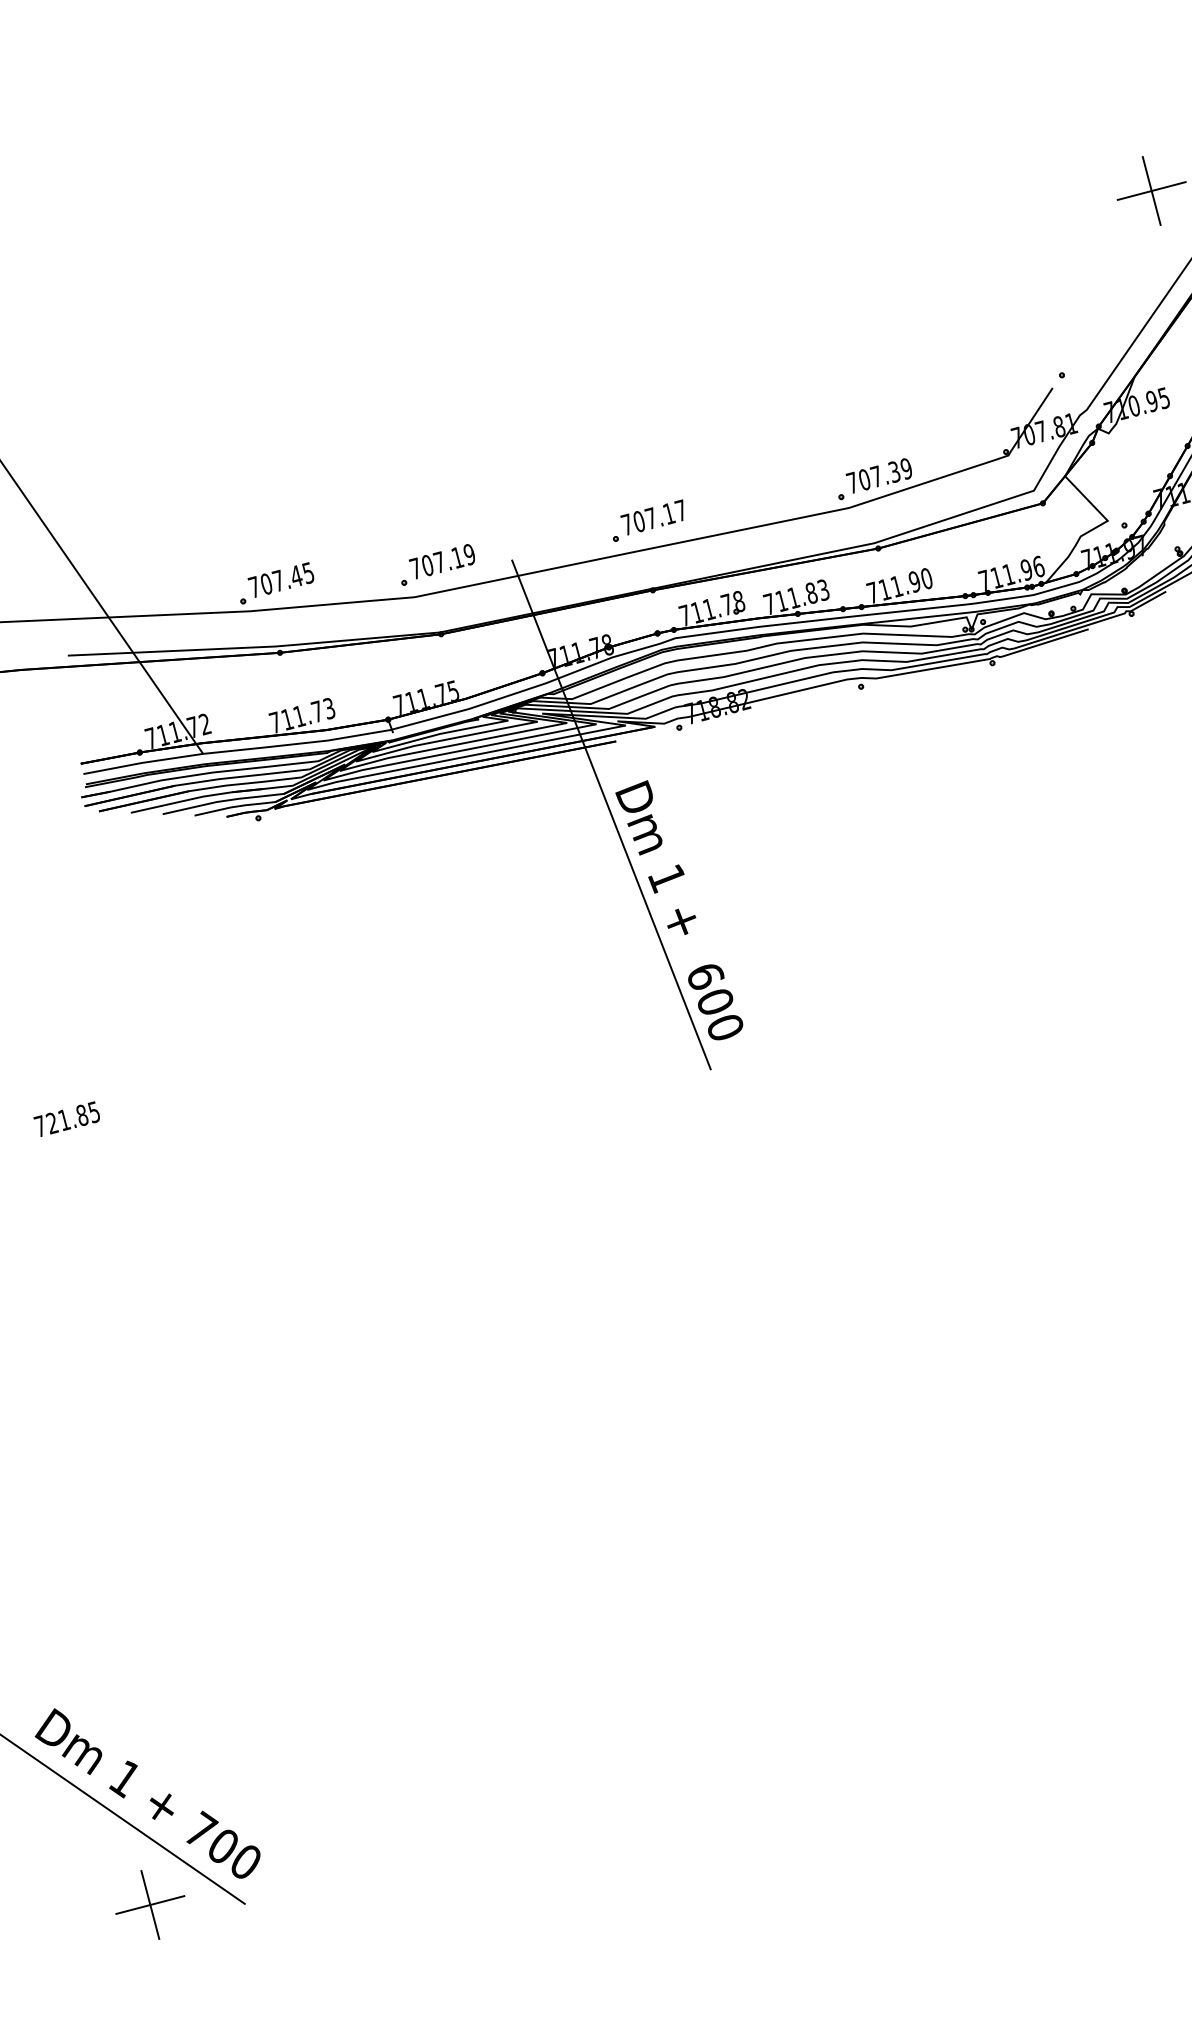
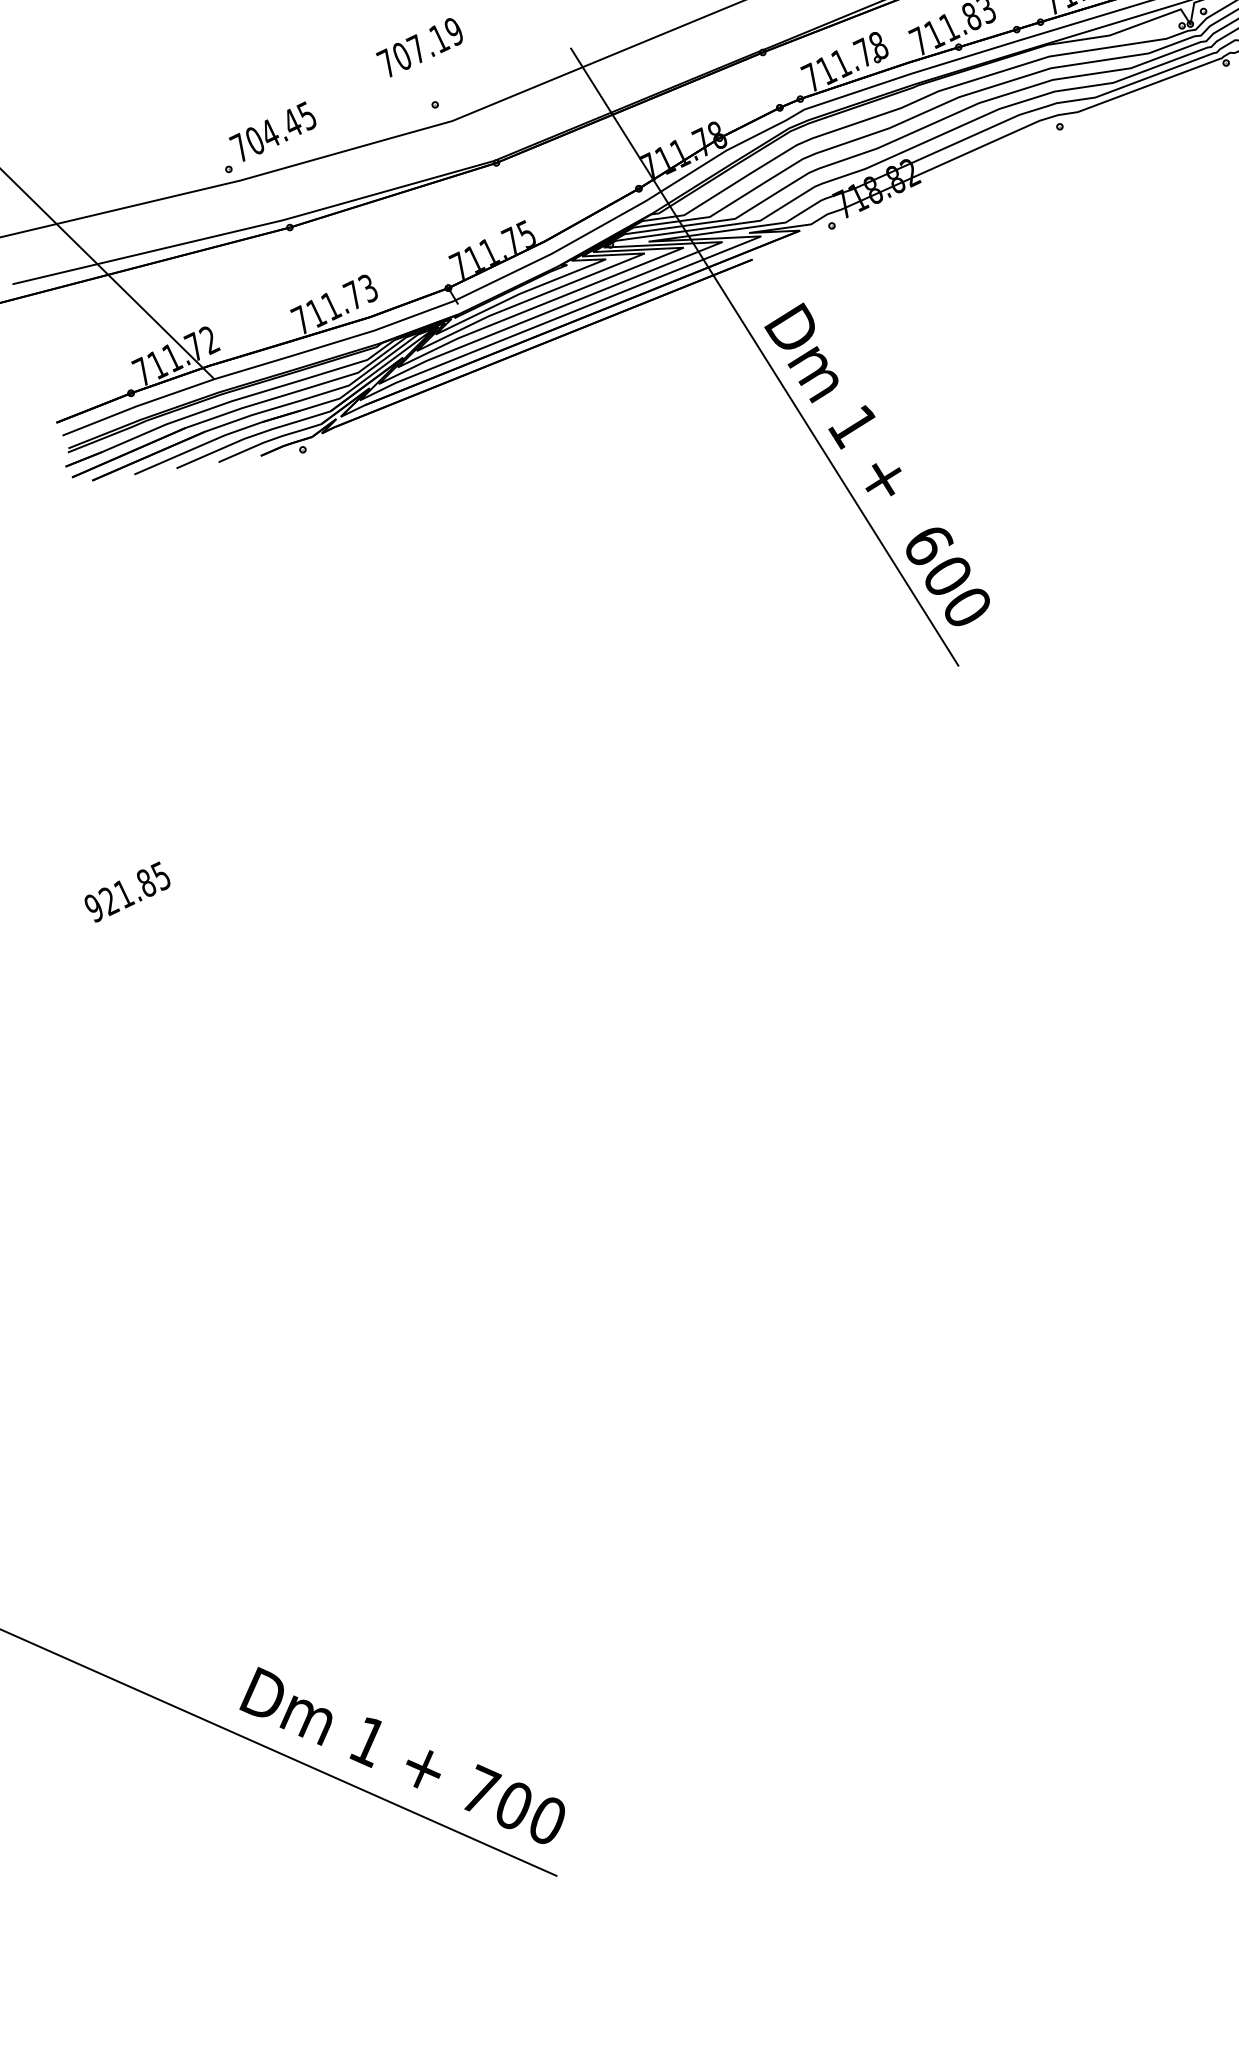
text: (441, 561) -> (419, 47), moved
text: (277, 580) -> (268, 133), 707.45 -> 704.45
text: (39, 1126) -> (93, 908), 721.85 -> 921.85
part: (150, 1904) -> (433, 1900), removed

